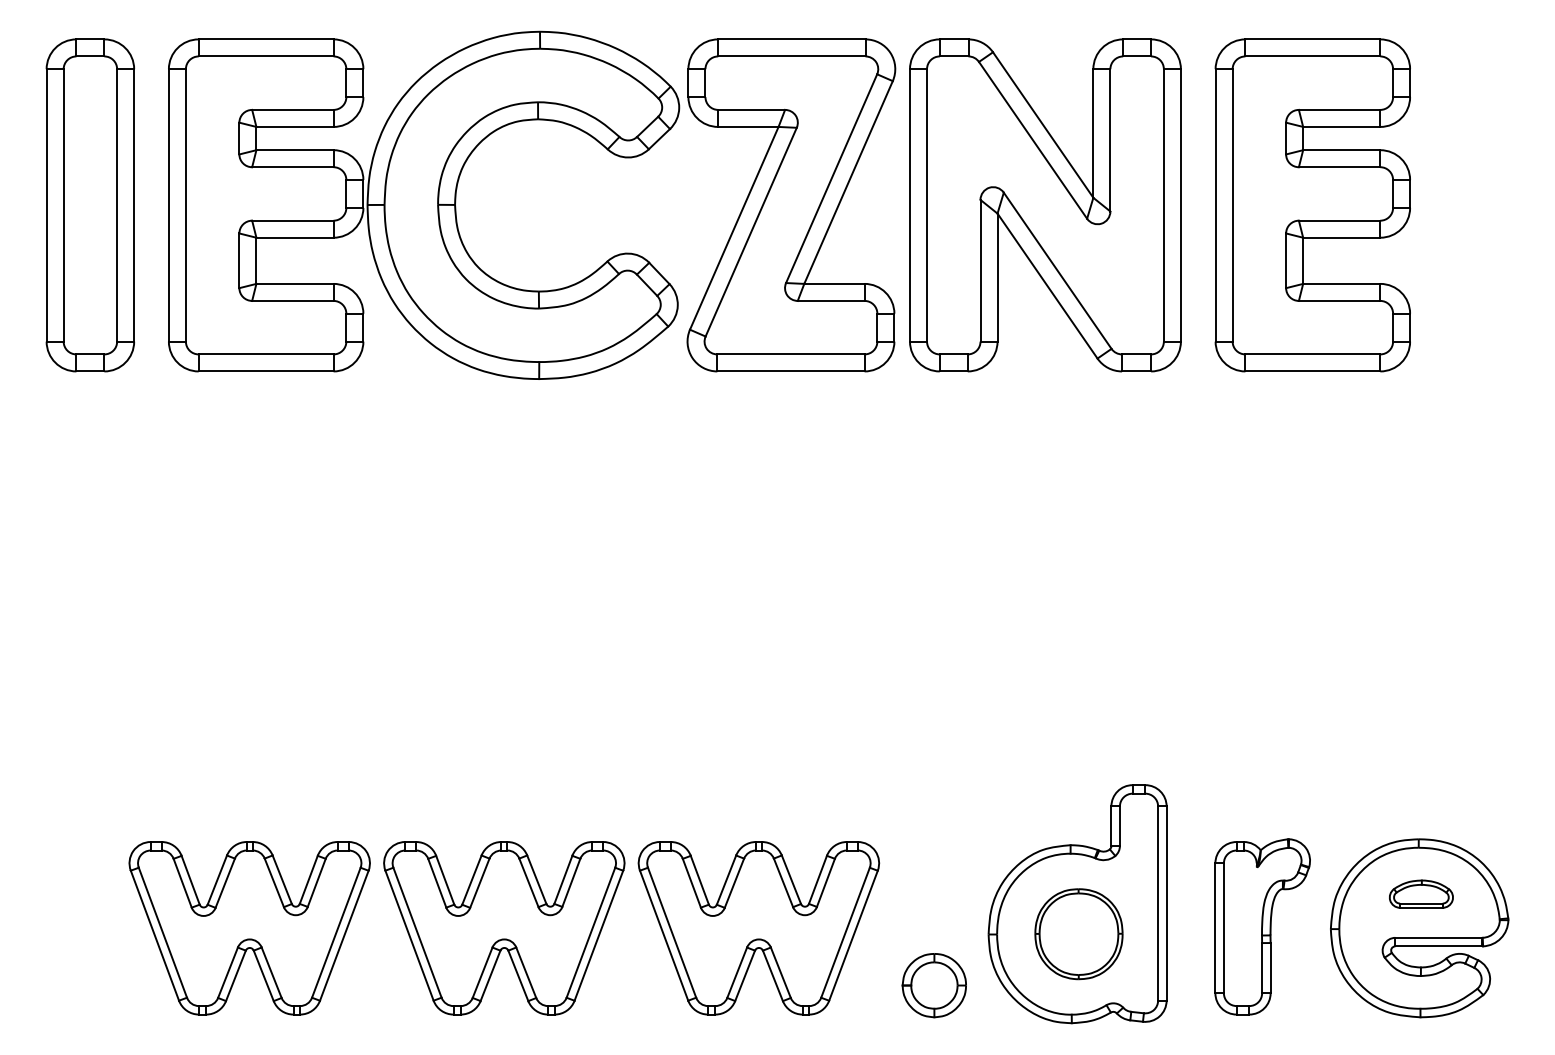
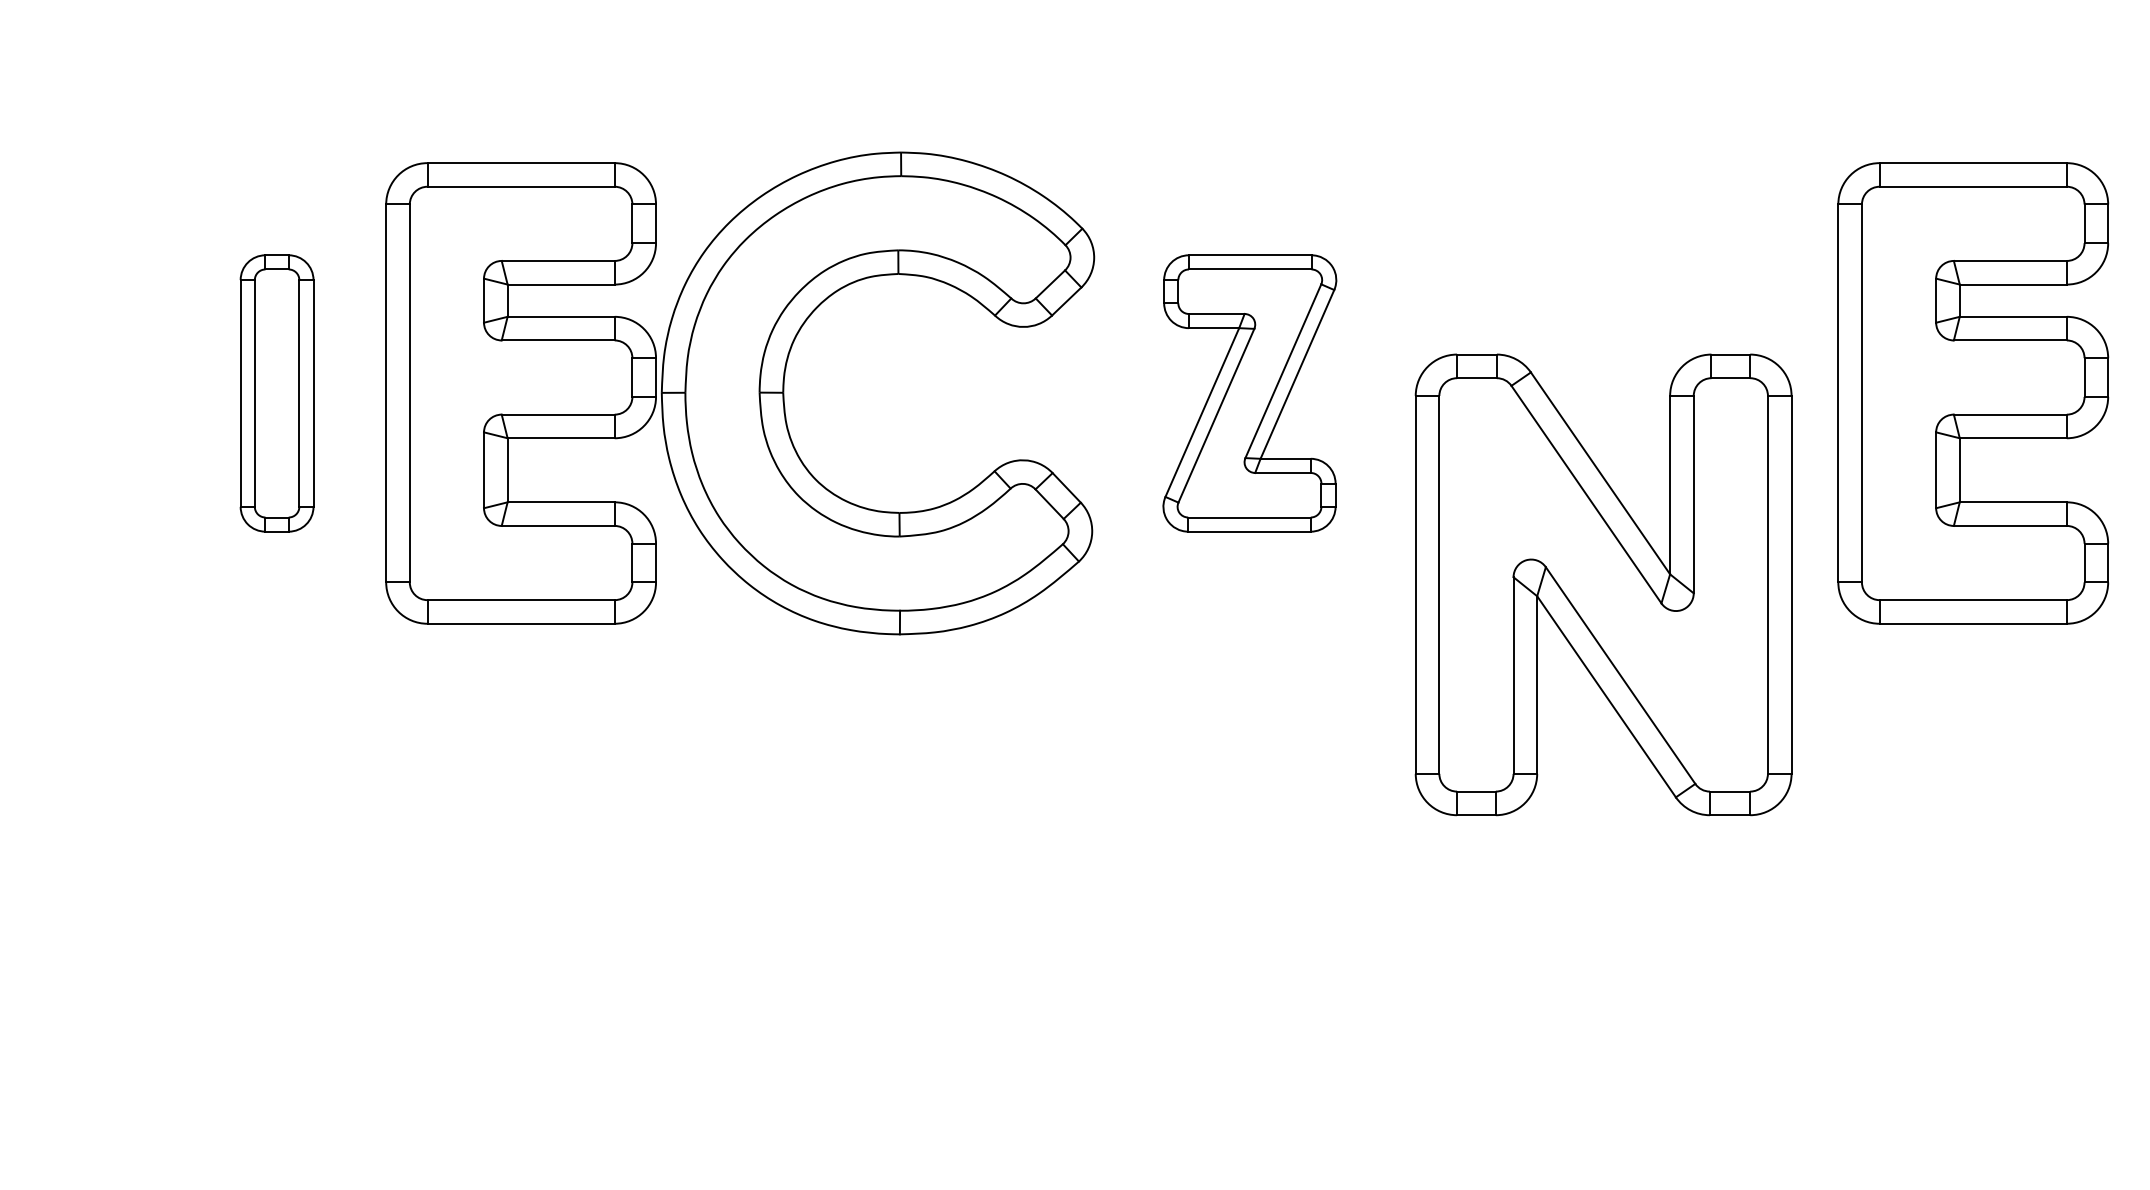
part: (89, 205) -> (276, 393), size x0.6
part: (791, 205) -> (1249, 393), size x0.6
part: (1045, 205) -> (1603, 584), moved

